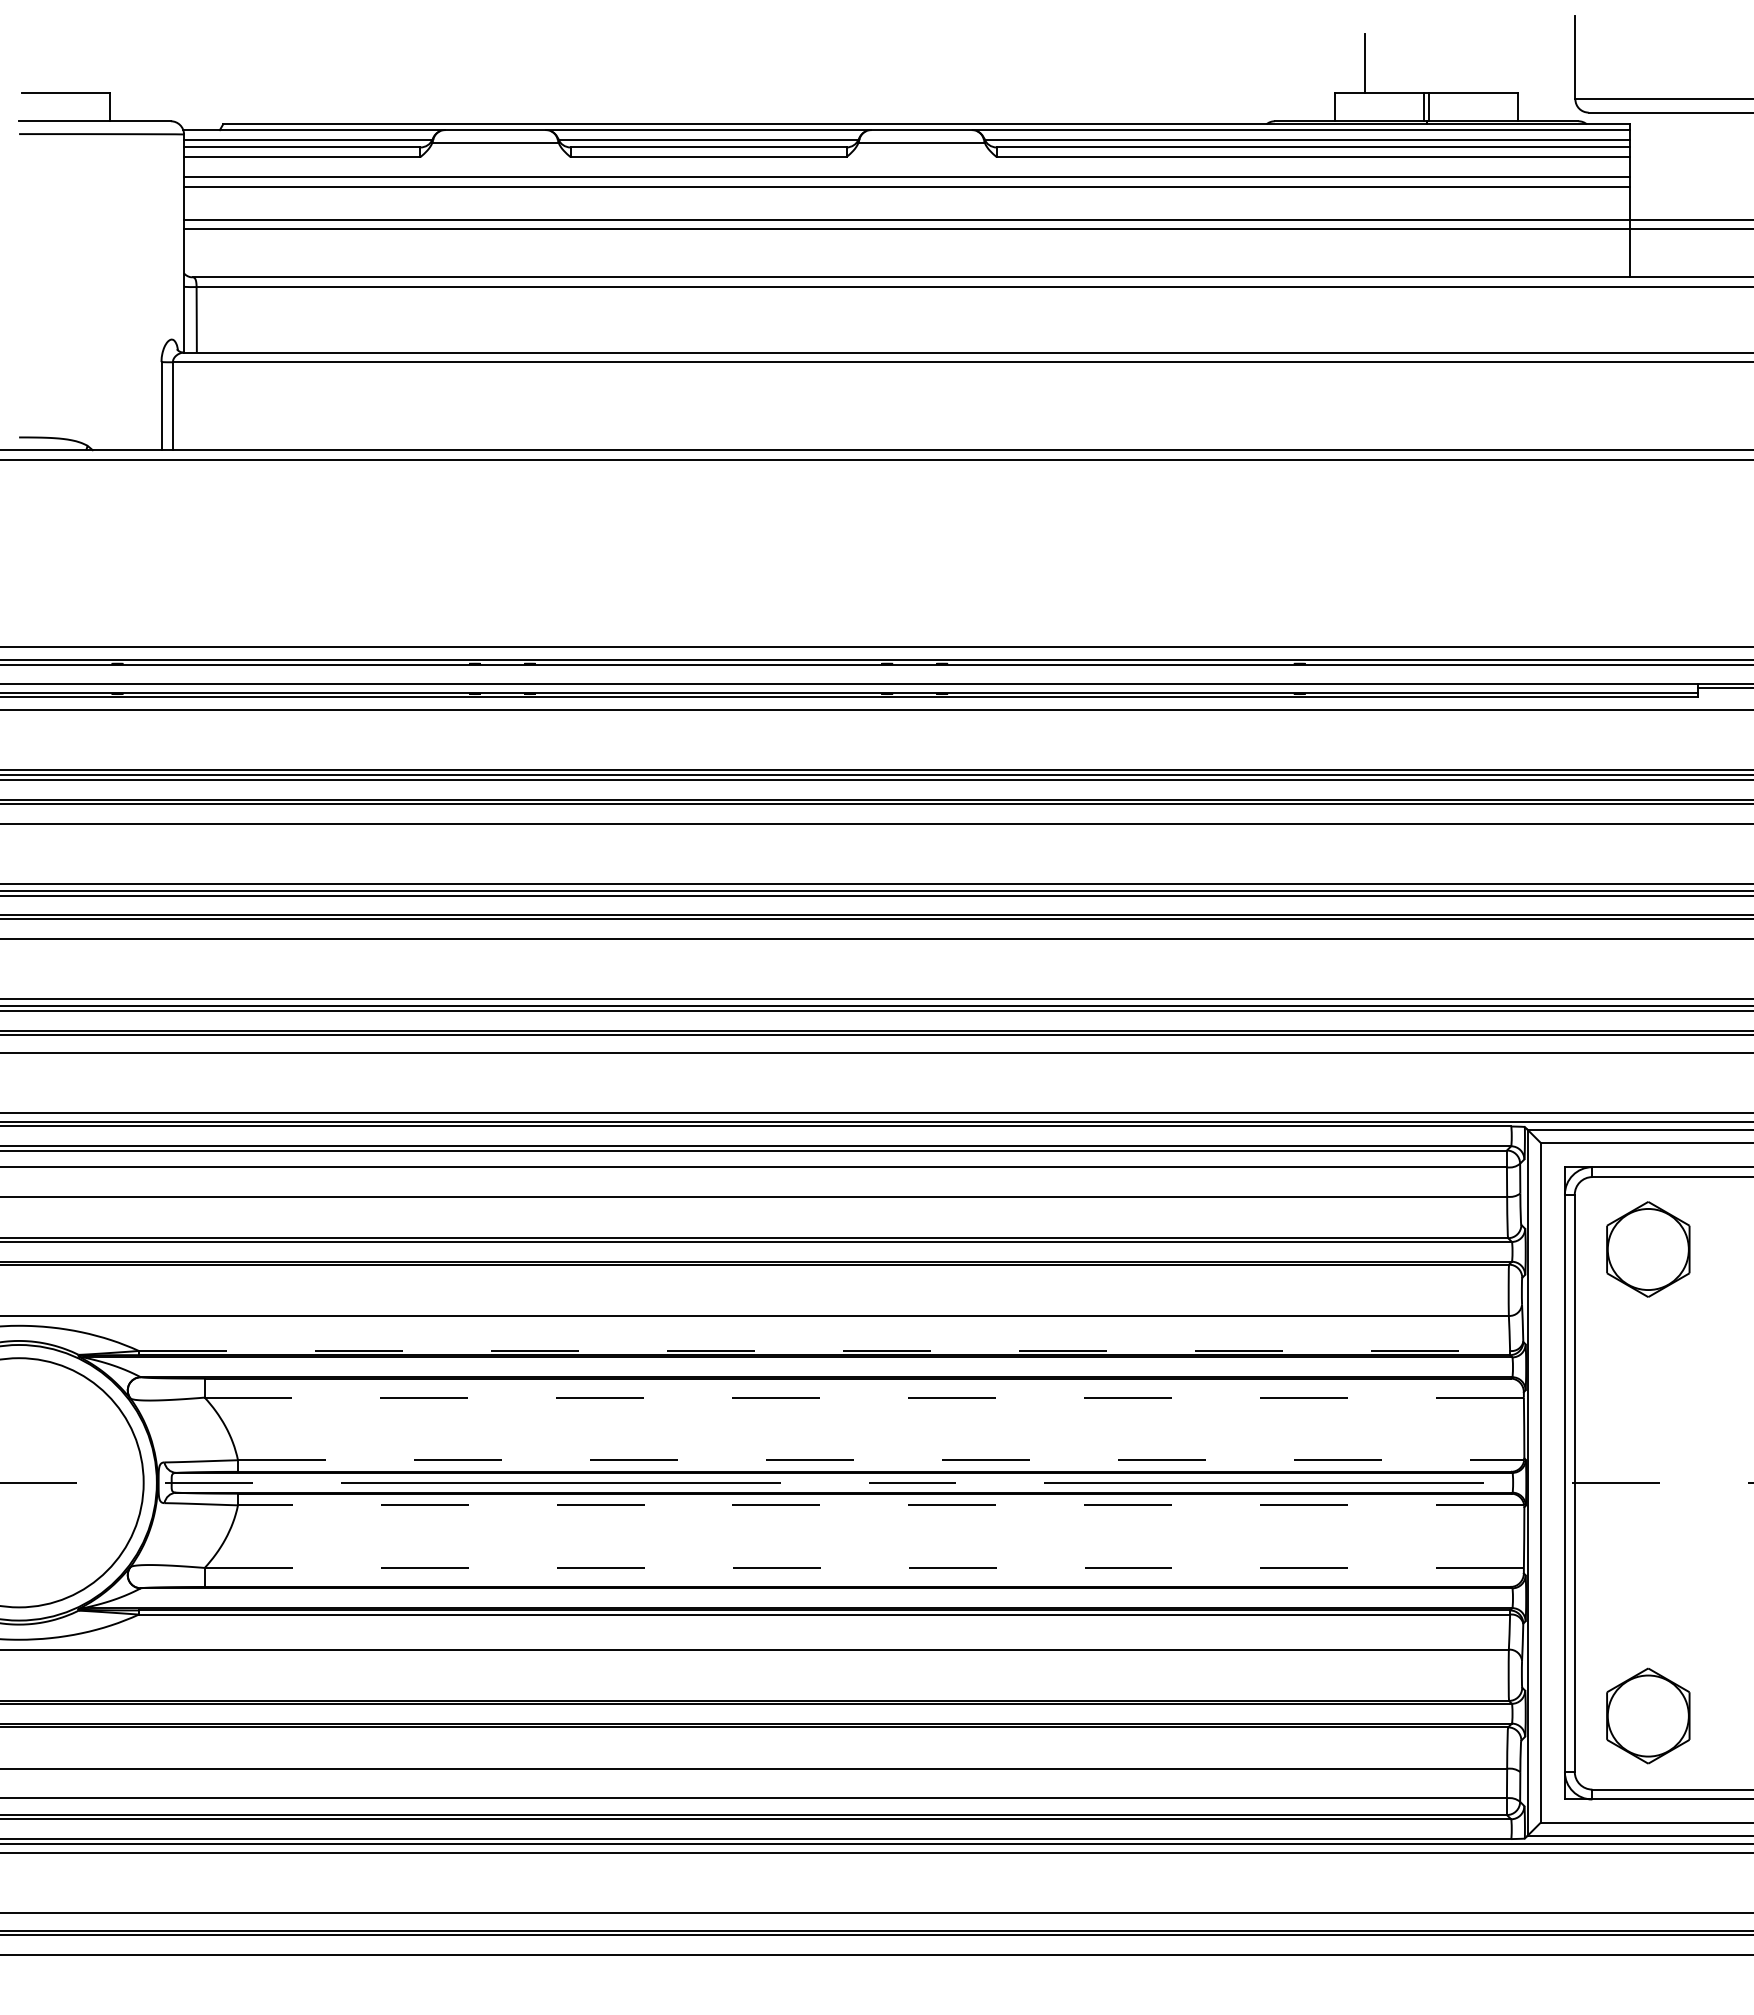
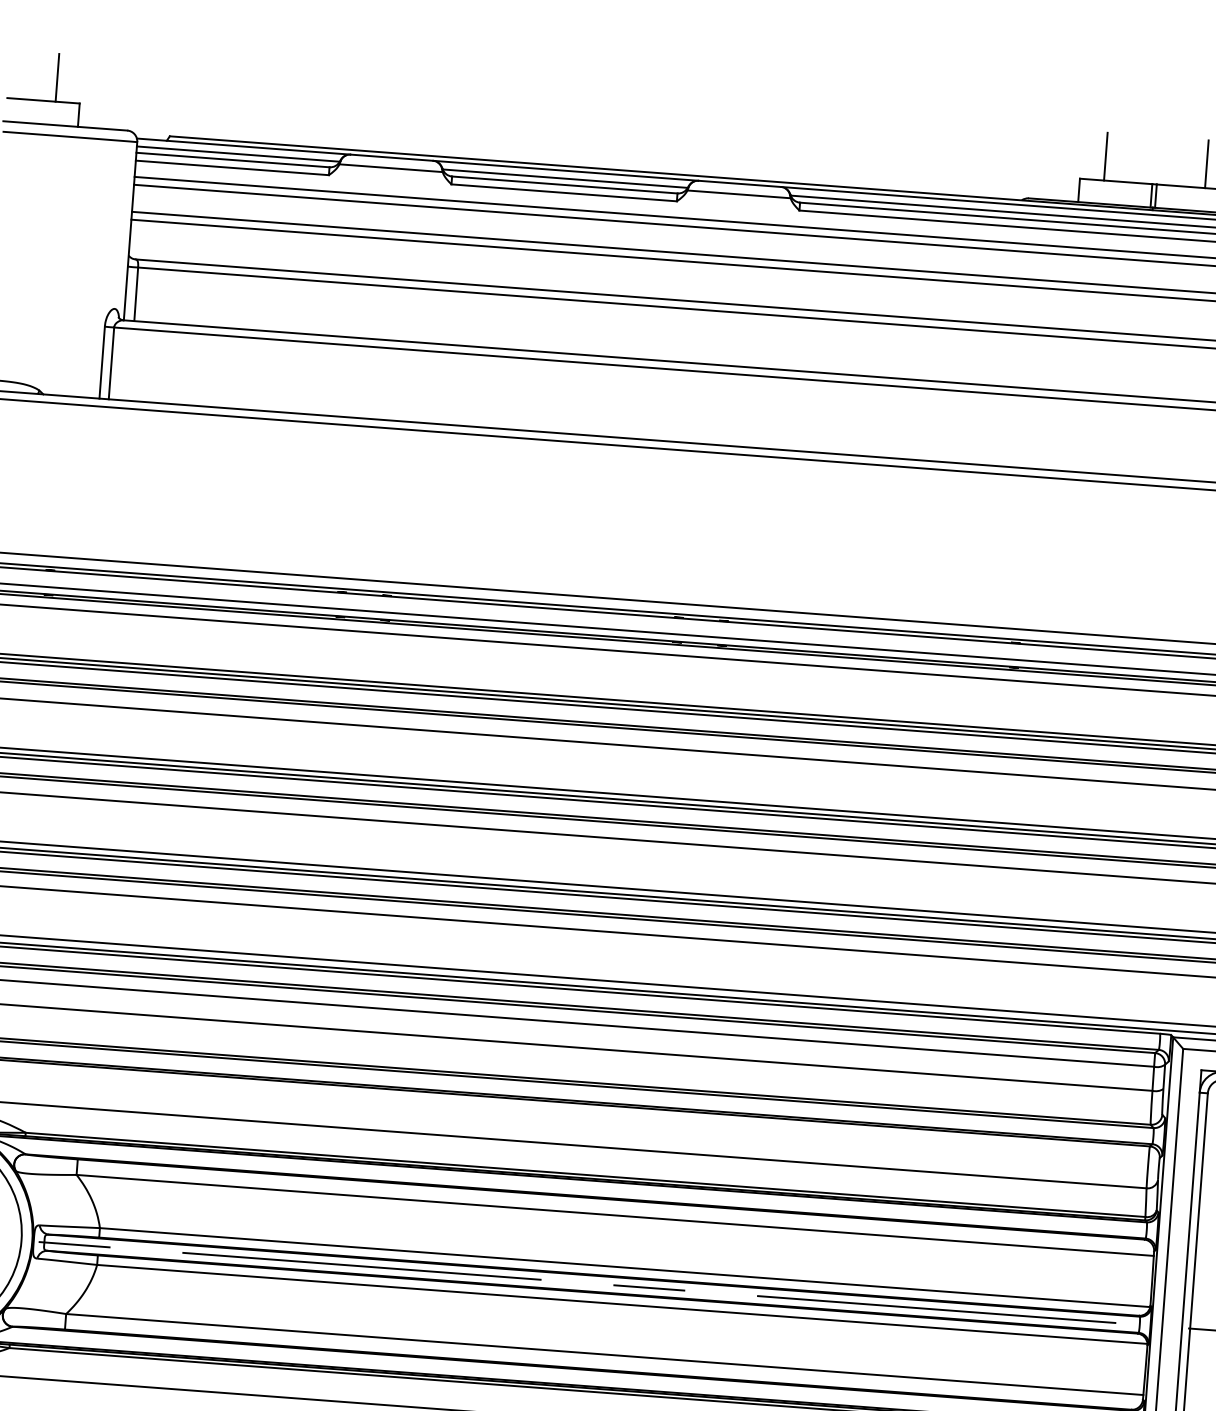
line: (80, 63) -> (57, 77), added
line: (1488, 63) -> (1206, 164), added
line: (824, 1350) -> (585, 1174), dashed -> solid
line: (864, 1397) -> (615, 1215), dashed -> solid
line: (881, 1460) -> (625, 1267), dashed -> solid
line: (880, 1505) -> (621, 1304), dashed -> solid
line: (864, 1567) -> (604, 1354), dashed -> solid

